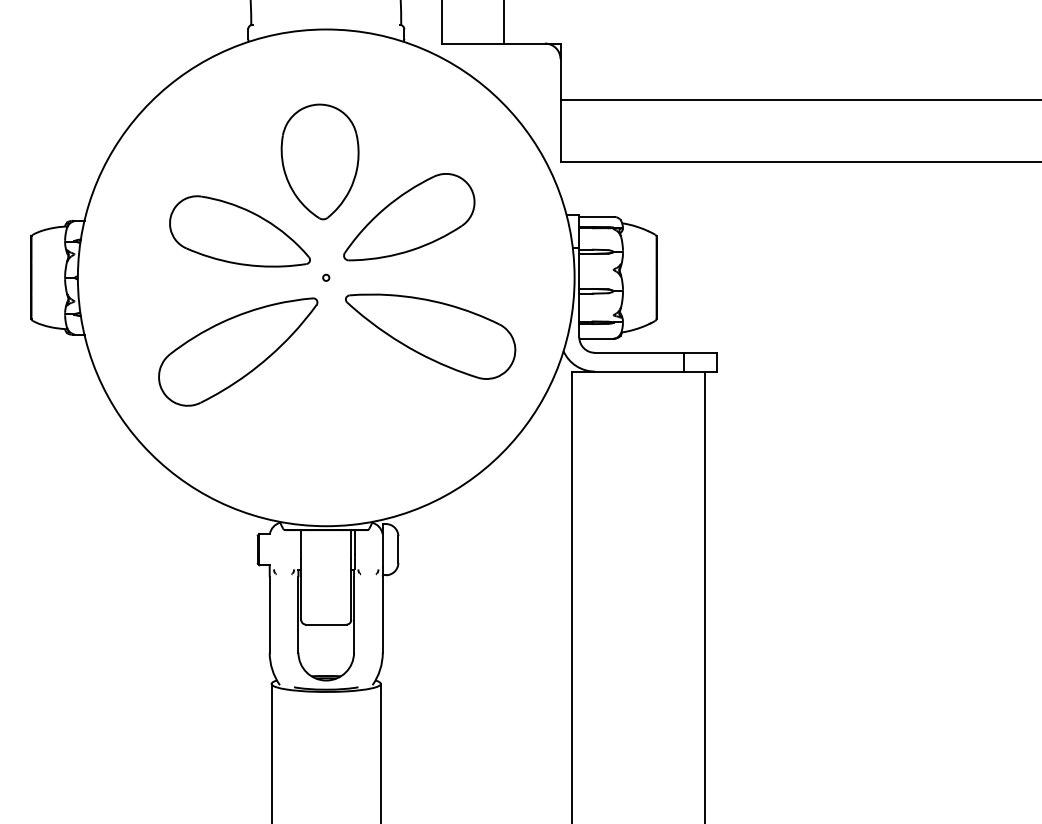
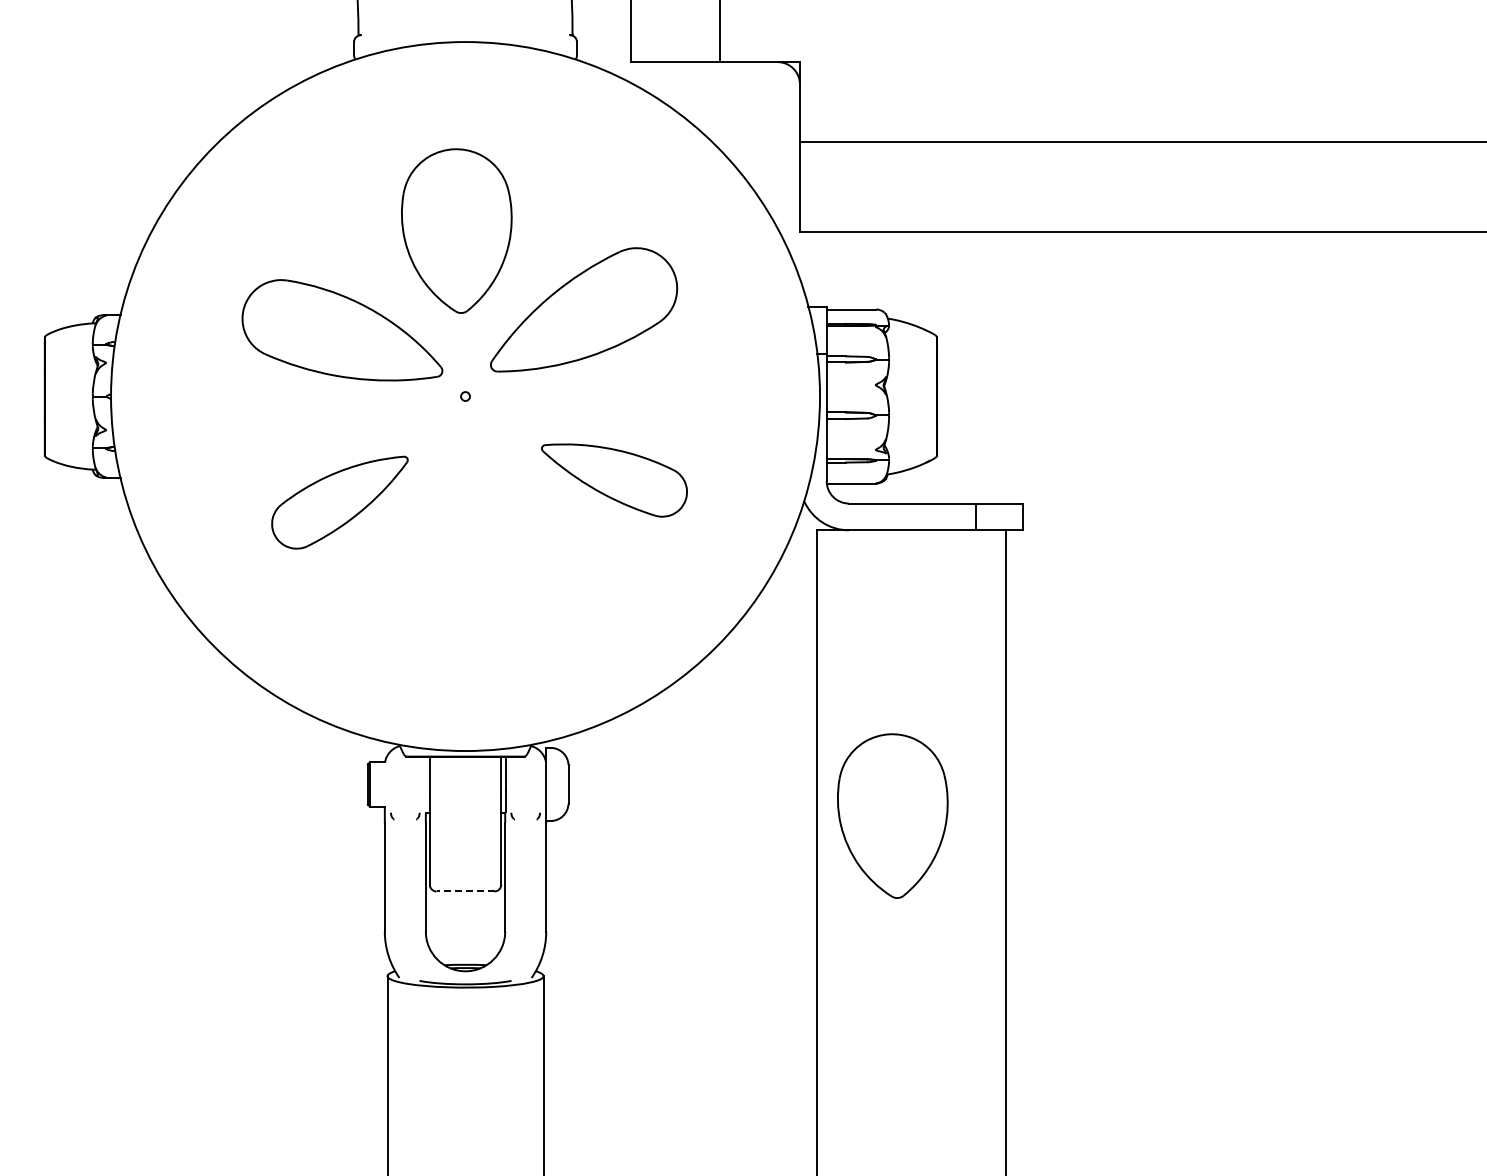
part: (430, 336) -> (614, 480), size x0.6
part: (237, 352) -> (339, 502), size x0.6
part: (625, 571) -> (892, 815), added
line: (326, 624) -> (465, 891), solid -> dashed

